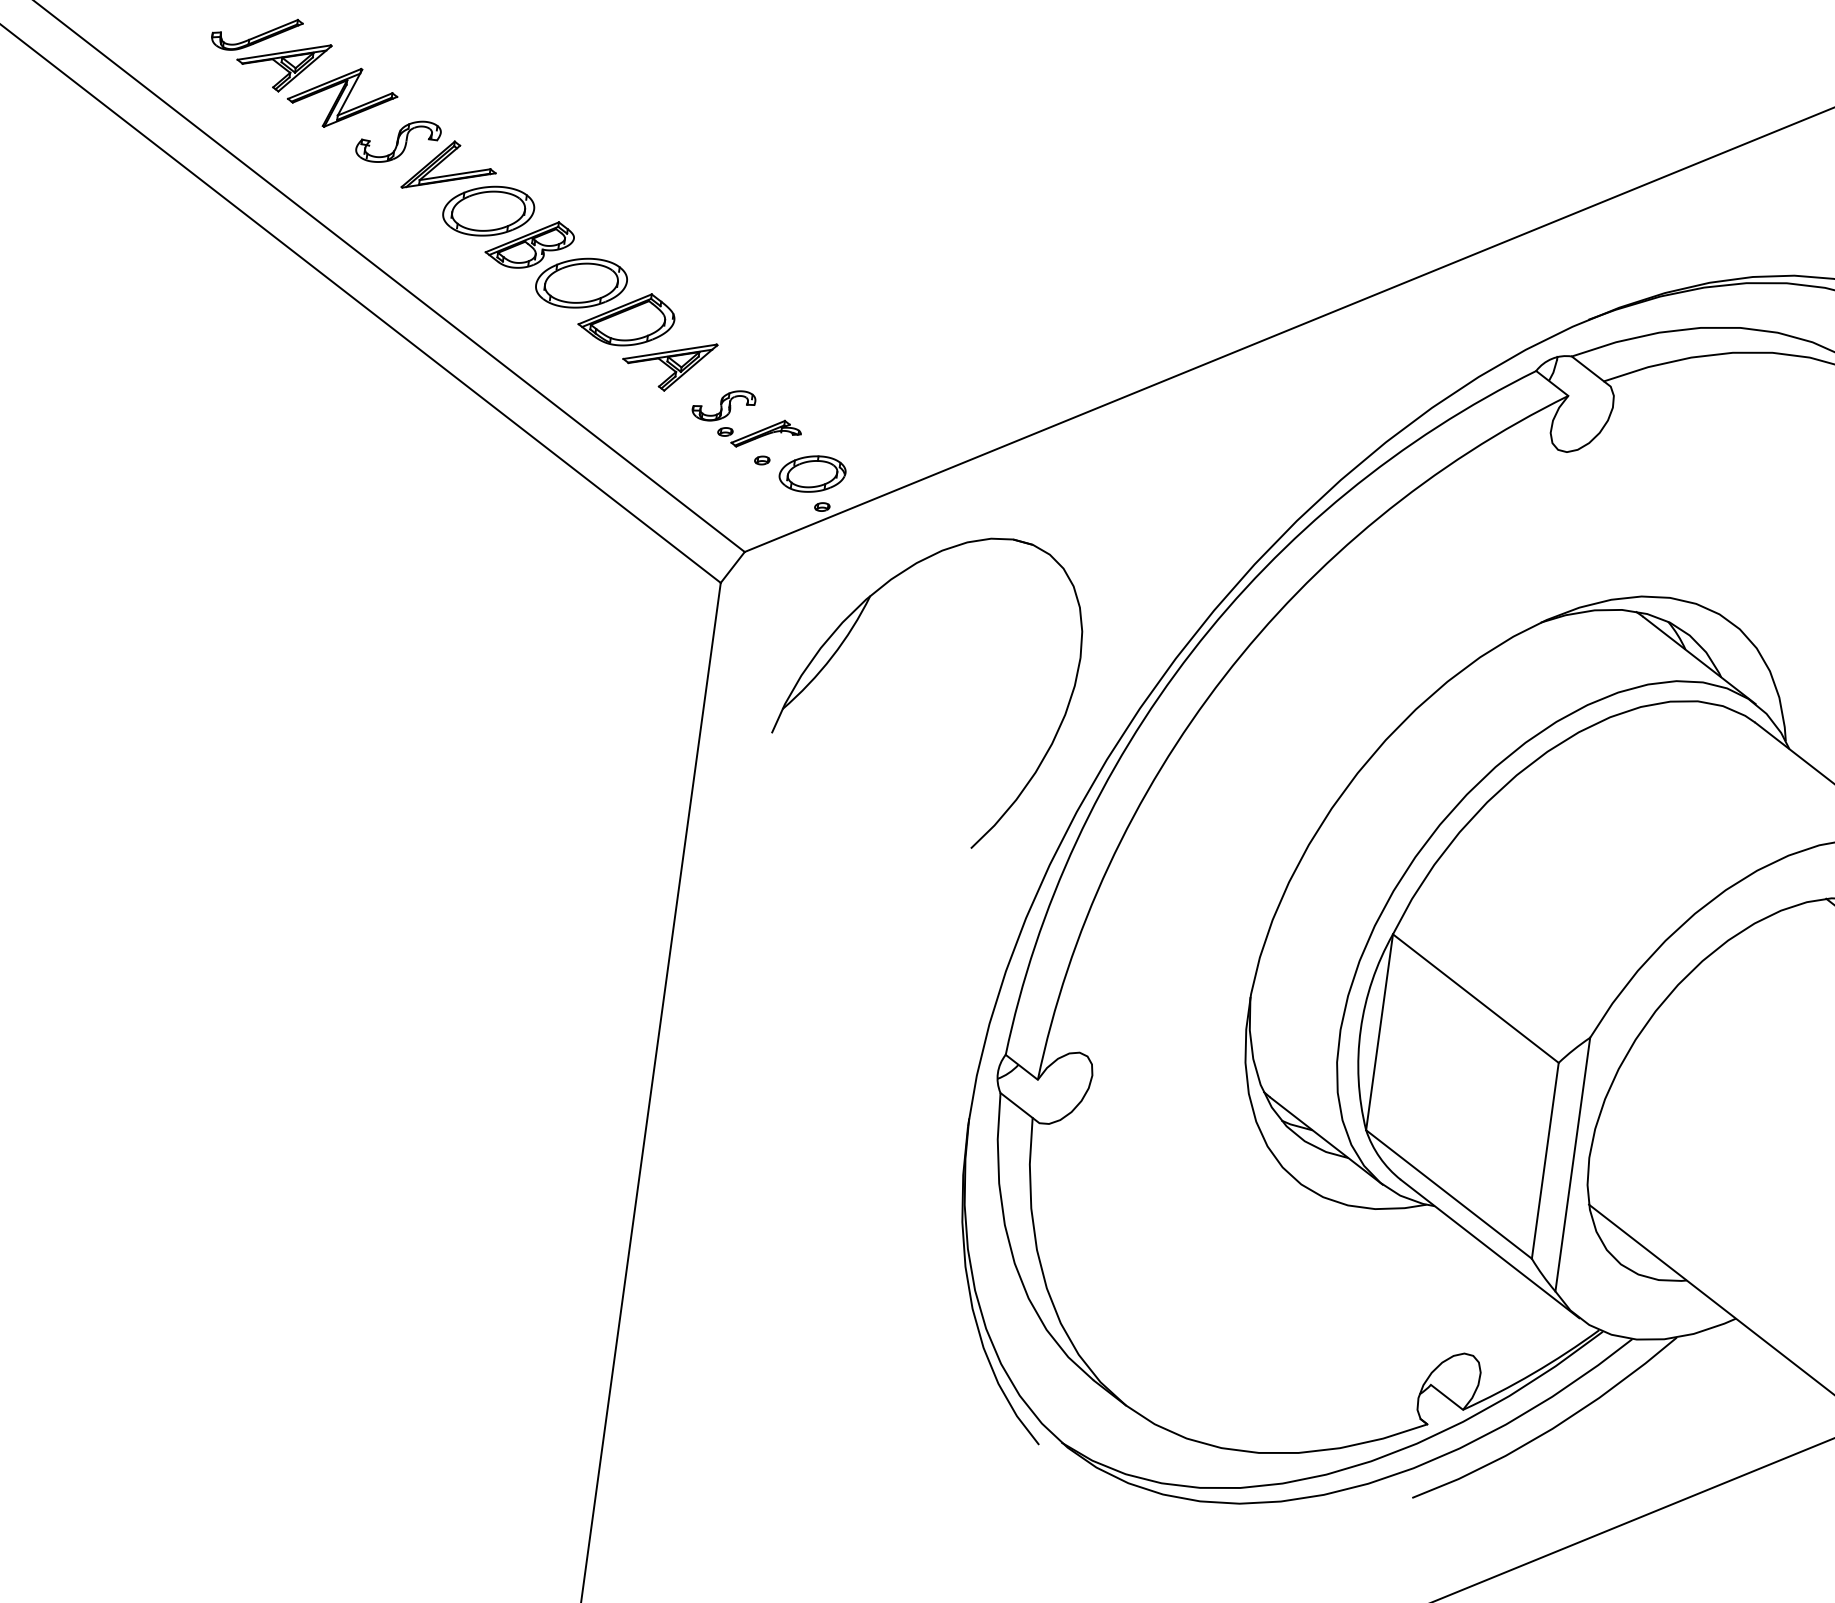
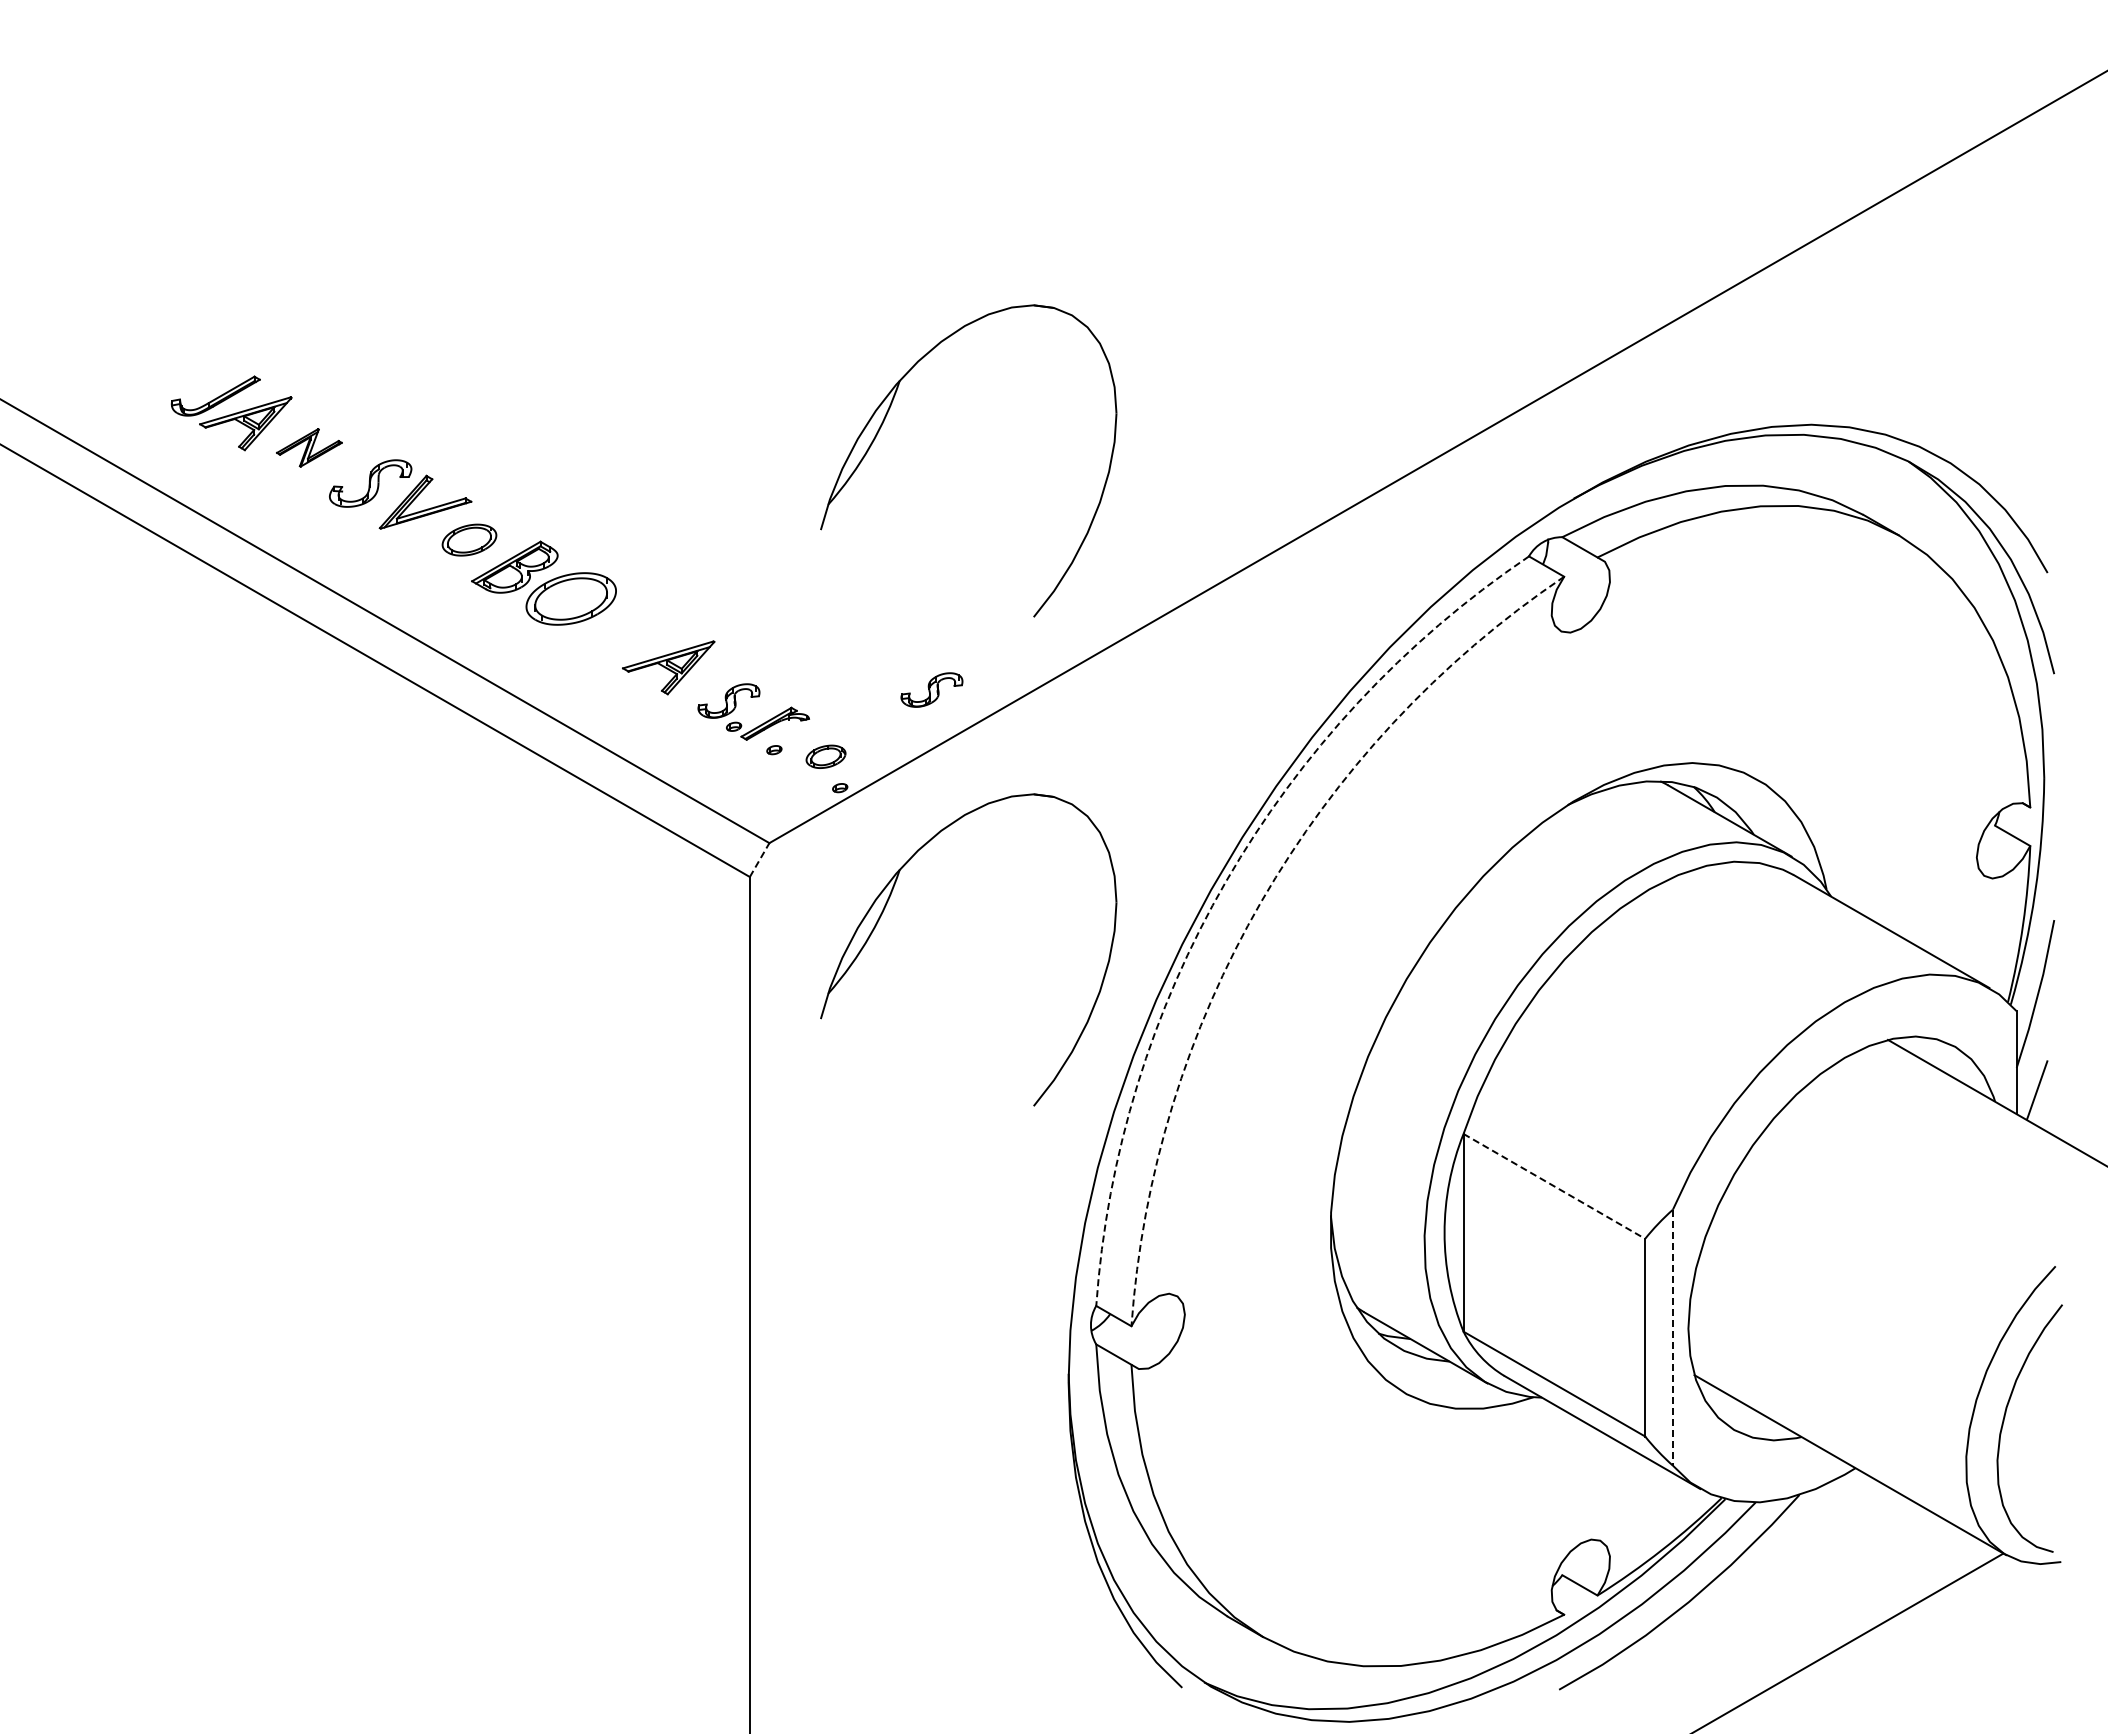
part: (342, 97) -> (309, 447), size x0.6
part: (917, 148) -> (885, 419), added
part: (488, 210) -> (469, 539), size x0.6
part: (626, 318) -> (620, 627), removed
part: (926, 421) -> (931, 689), added
part: (812, 473) -> (825, 756), size x0.6
line: (732, 567) -> (759, 860), solid -> dashed
arc: (1192, 652) -> (1226, 881), solid -> dashed
arc: (1224, 676) -> (1261, 901), solid -> dashed
line: (1475, 998) -> (1554, 1186), solid -> dashed
line: (1572, 1165) -> (1672, 1338), solid -> dashed

